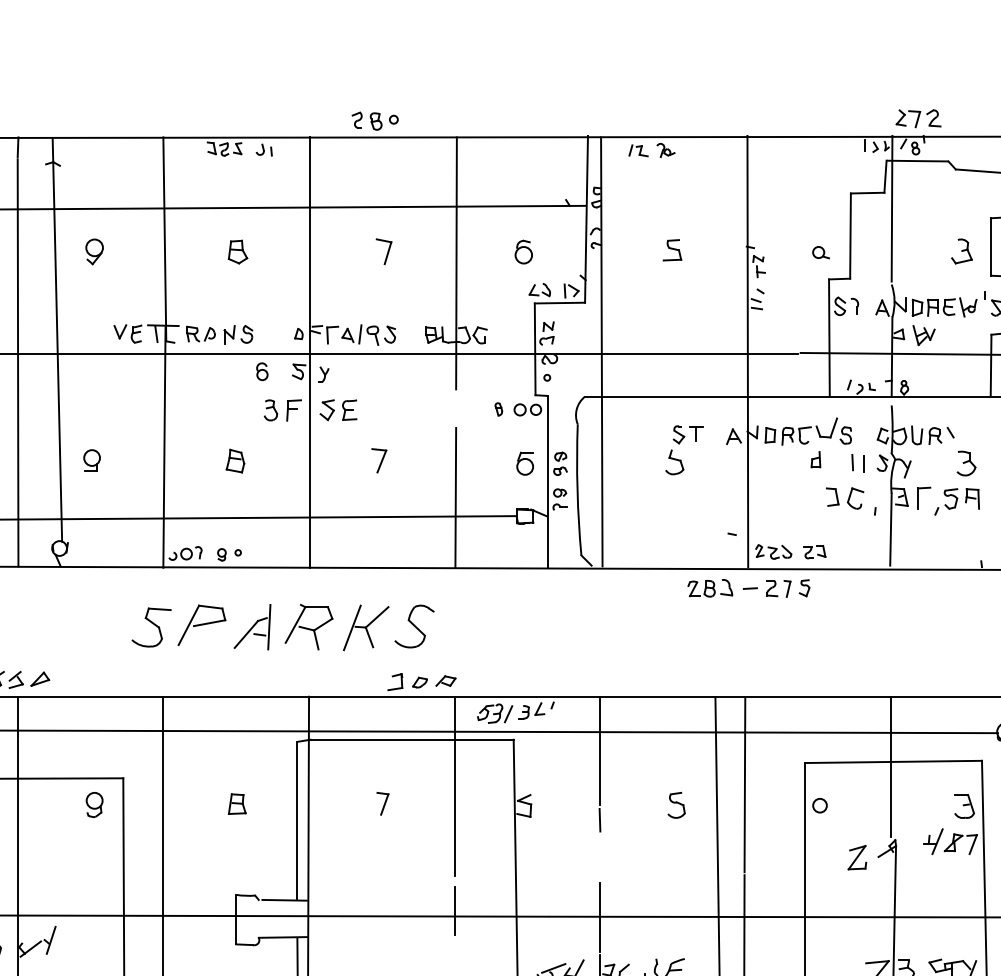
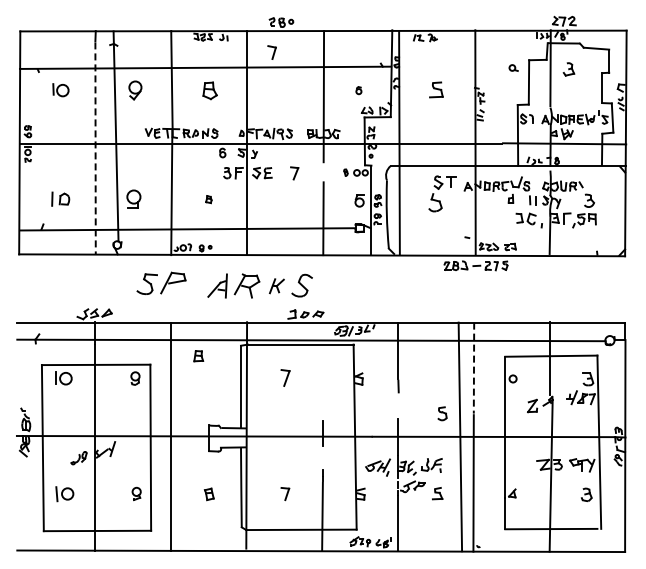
part: (670, 249) -> (435, 89), size x1.4
part: (94, 251) -> (135, 90), size x1.4
part: (236, 251) -> (209, 90), size x1.4
part: (382, 251) -> (271, 52), moved
part: (523, 251) -> (358, 90), size x0.6
part: (820, 251) -> (513, 67), moved
part: (961, 251) -> (568, 69), moved
line: (17, 363) -> (95, 148), solid -> dashed
part: (684, 449) -> (442, 193), size x1.4
part: (92, 460) -> (134, 199), size x1.6
part: (234, 460) -> (208, 199), size x0.6
part: (379, 460) -> (294, 173), moved
part: (179, 624) -> (161, 282), moved
part: (365, 626) -> (276, 285), size x0.6
line: (455, 785) -> (323, 368), removed
line: (745, 785) -> (474, 368), solid -> dashed
part: (382, 802) -> (285, 377), size x1.4
part: (236, 804) -> (198, 356), moved
part: (676, 804) -> (442, 413), moved

